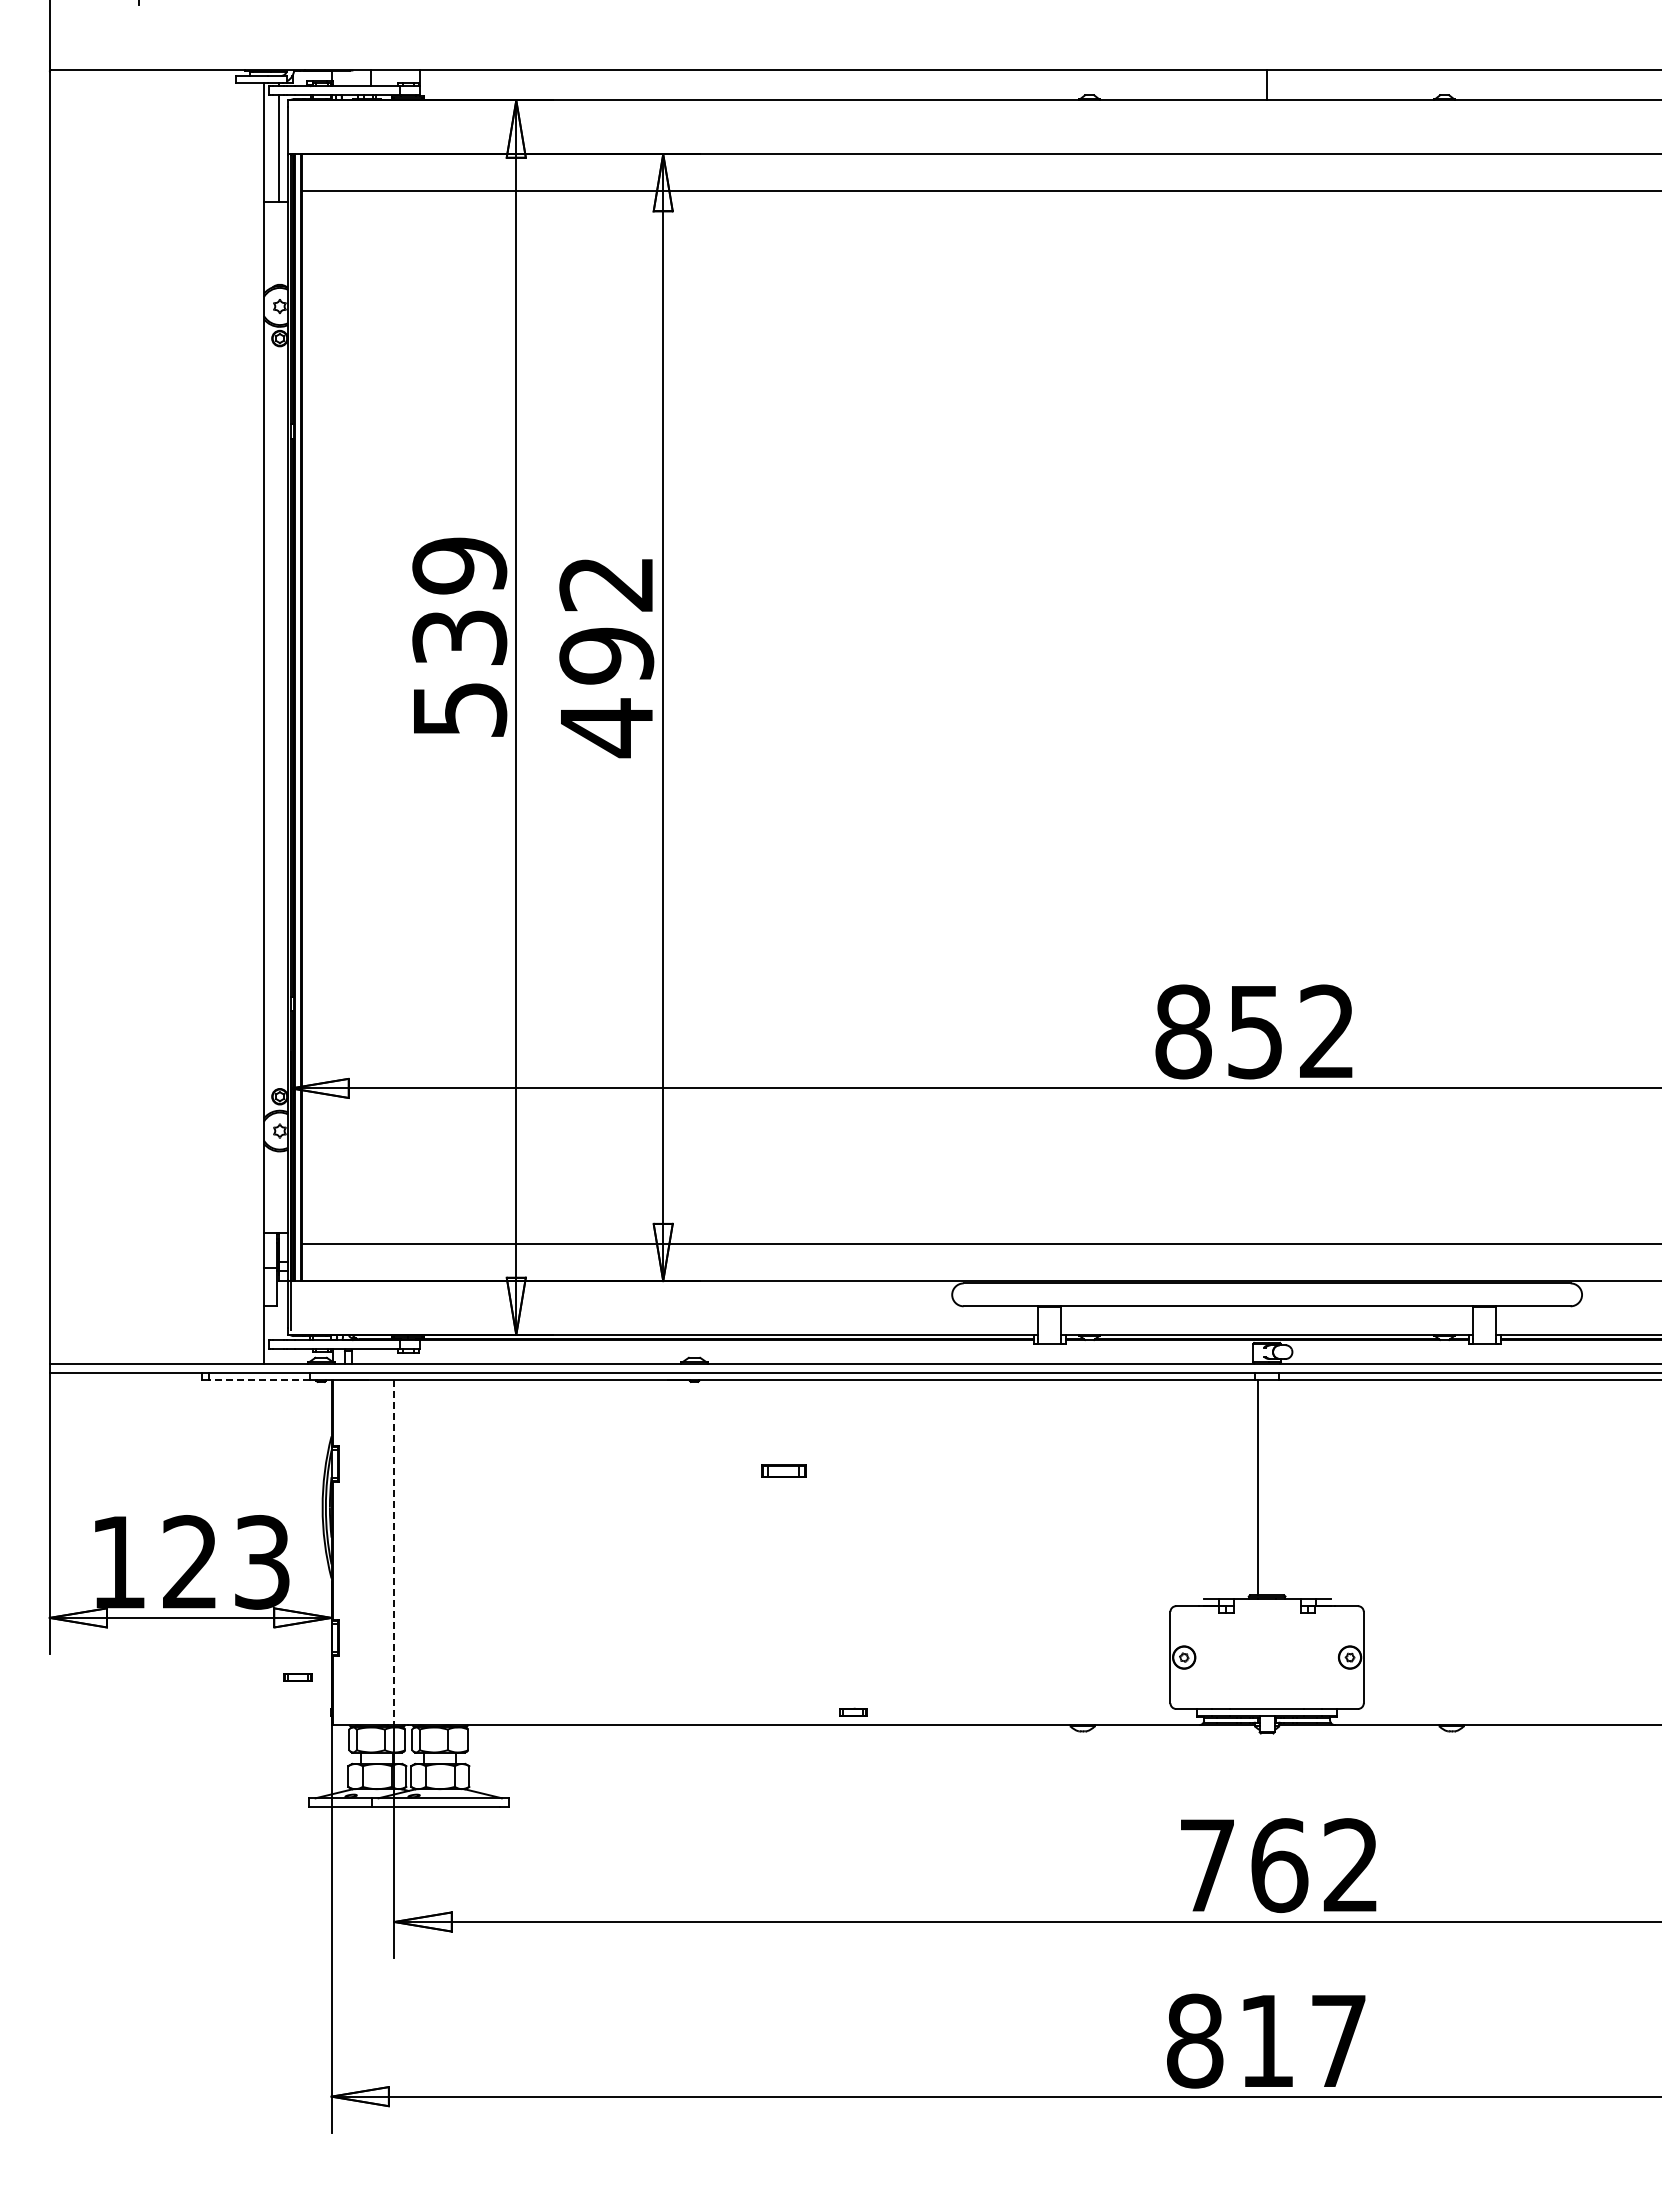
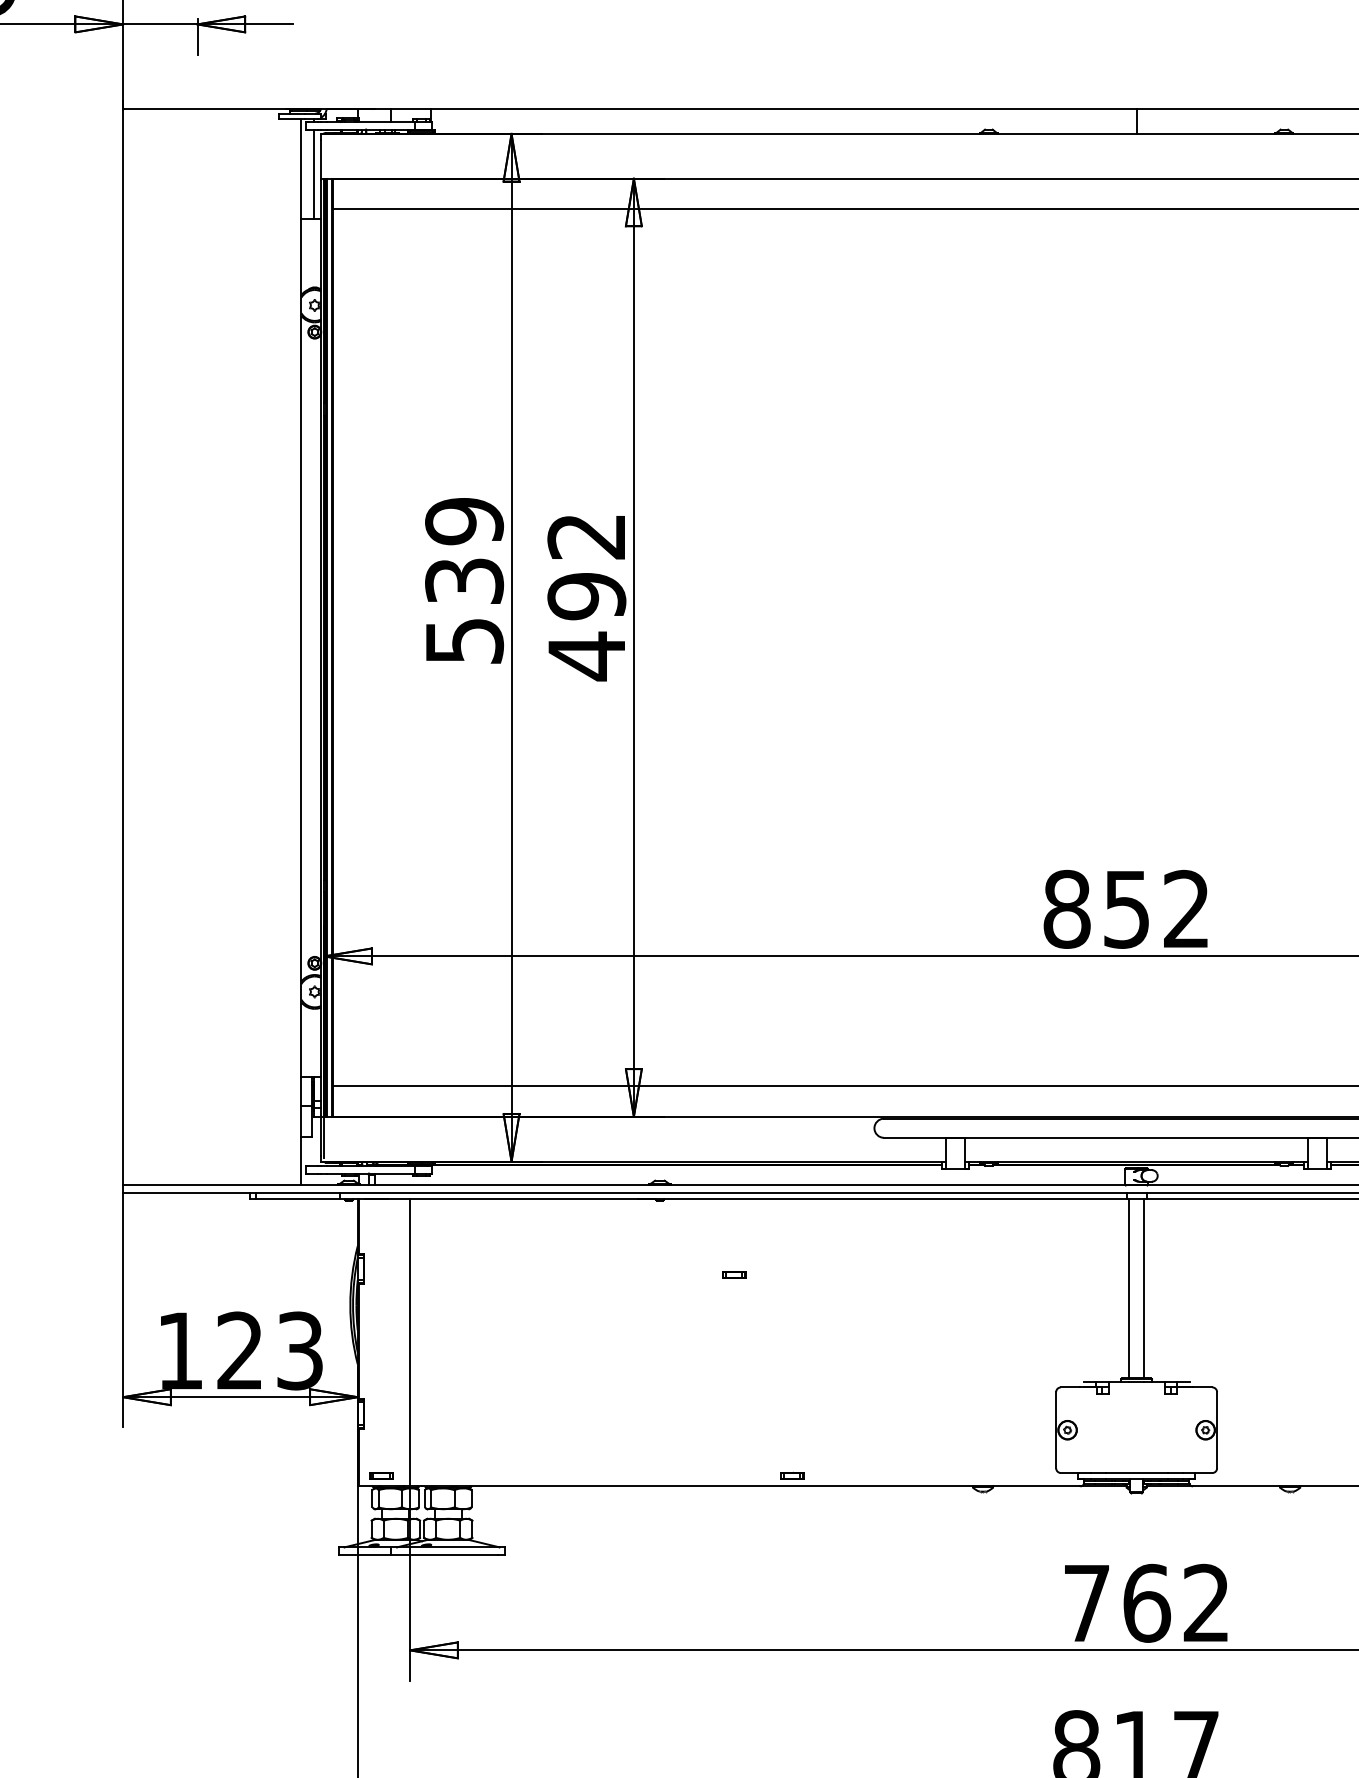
line: (258, 1379) -> (296, 1198), dashed -> solid
part: (783, 1470) -> (734, 1274), size x0.62
line: (1276, 1487) -> (1144, 1288), added
line: (394, 1552) -> (410, 1342), dashed -> solid
part: (297, 1677) -> (381, 1475), moved

